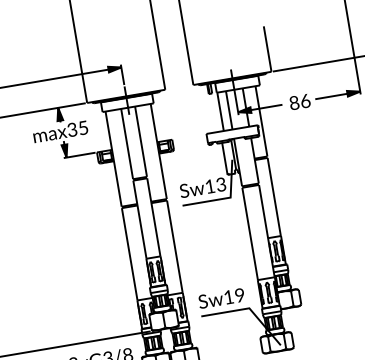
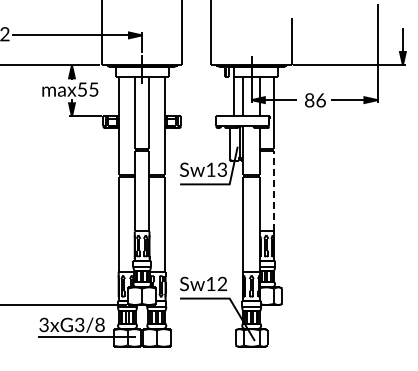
text: (72, 129) -> (82, 89), max35 -> max55
line: (274, 196) -> (273, 190), solid -> dashed
text: (240, 295) -> (222, 284), Sw19 -> Sw12

